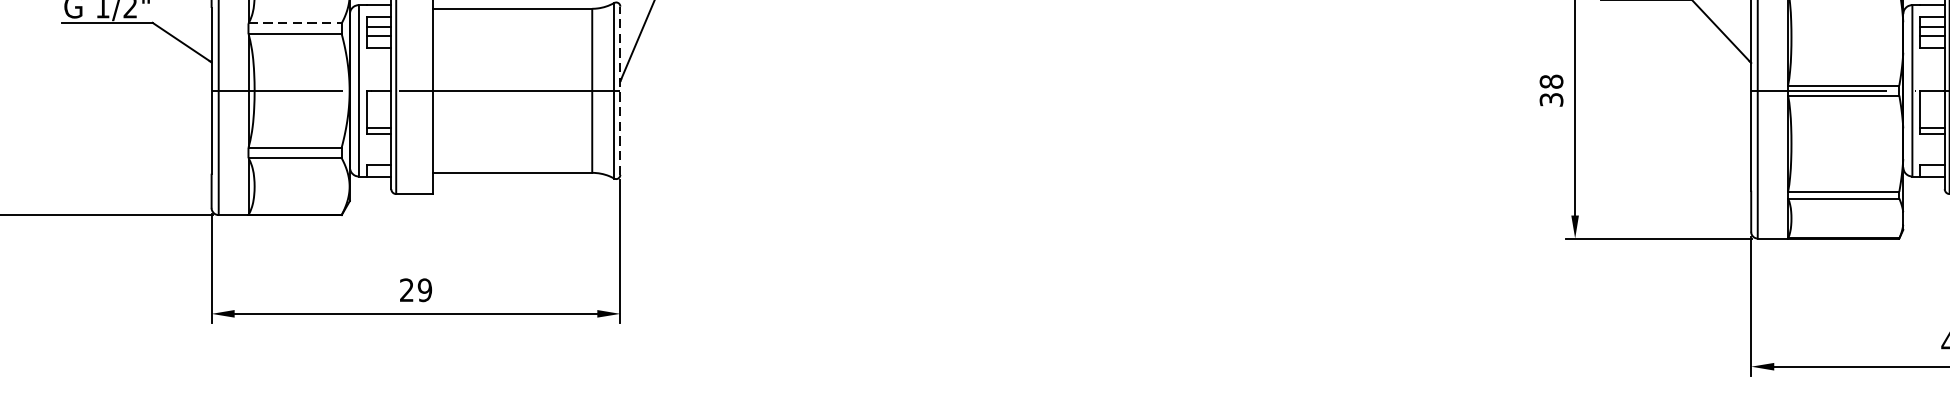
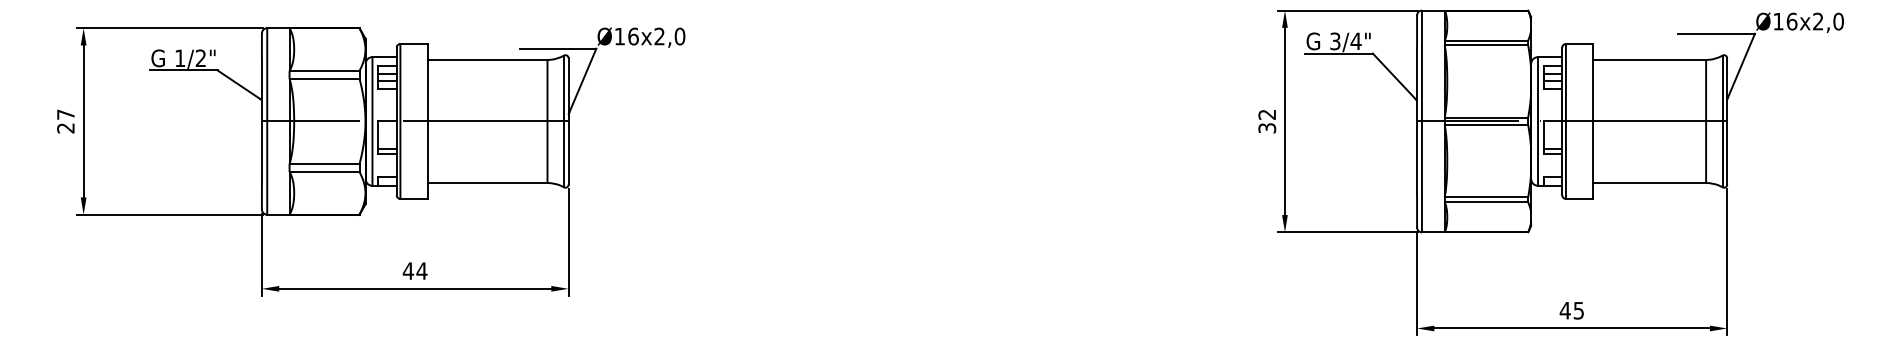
line: (295, 22) -> (324, 70), dashed -> solid
text: (1551, 81) -> (1267, 114), 38 -> 32
line: (620, 89) -> (568, 120), dashed -> solid
text: (414, 289) -> (414, 270), 29 -> 44

